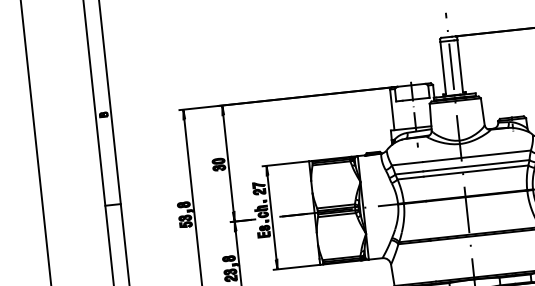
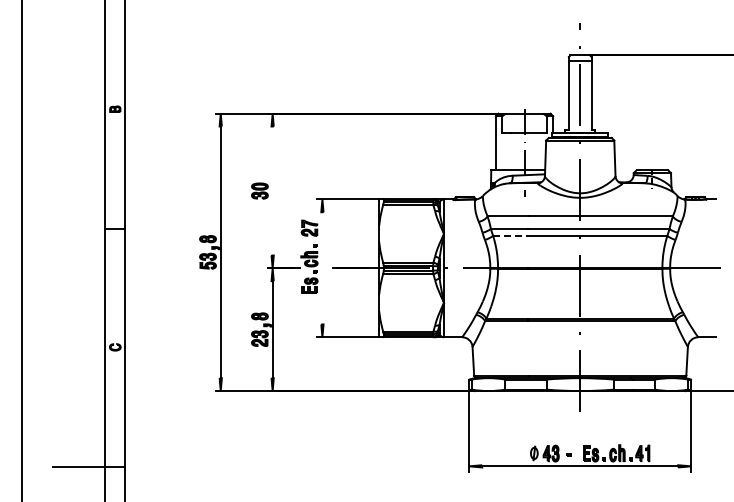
line: (228, 163) -> (272, 190), removed
line: (410, 177) -> (510, 235), solid -> dashed
line: (272, 217) -> (322, 268), removed

